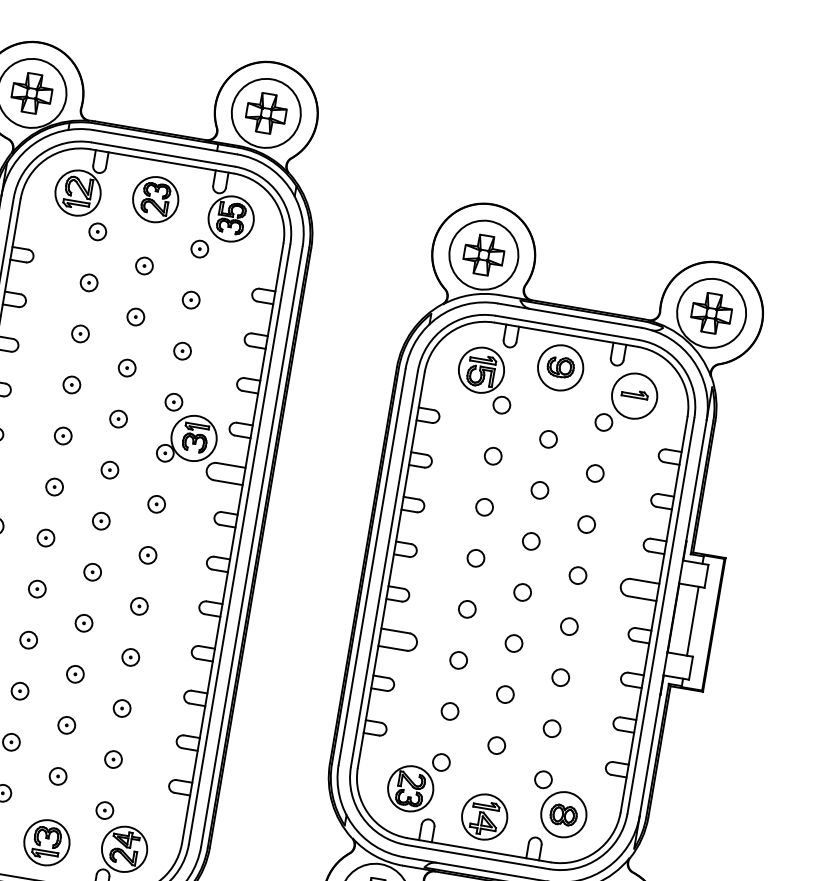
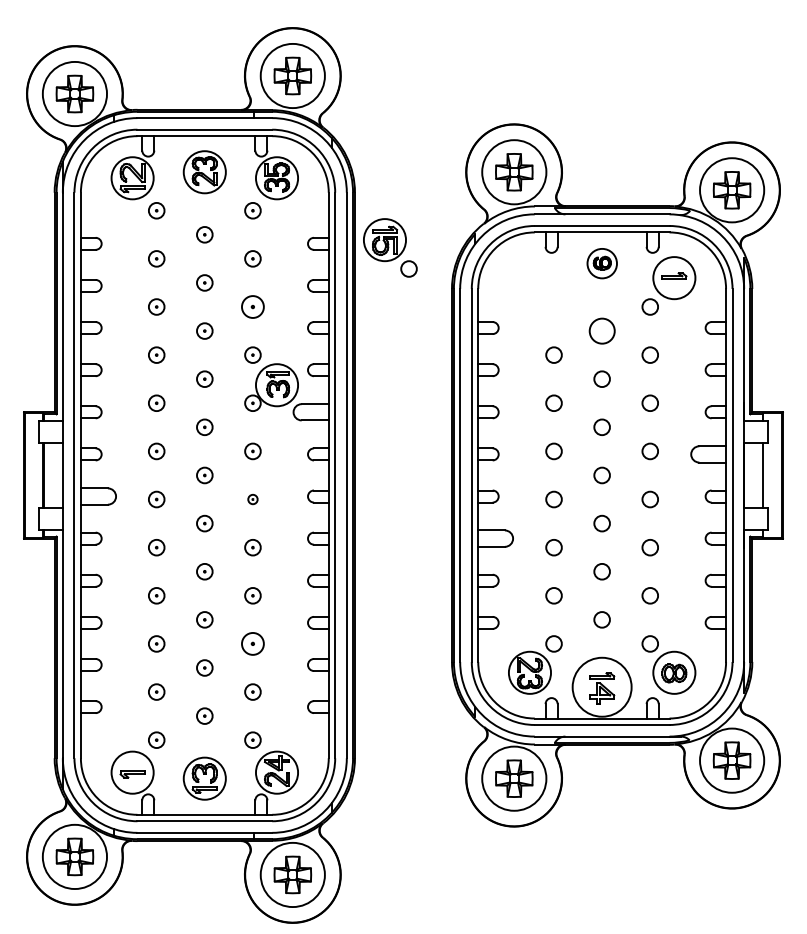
part: (182, 350) -> (252, 306), size x1.4
part: (561, 367) -> (602, 263), size x0.7
part: (486, 379) -> (390, 247), moved
circle: (547, 438) -> (601, 330), size x1.6
part: (147, 555) -> (252, 499), size x0.6
part: (121, 707) -> (252, 643), size x1.4
circle: (485, 817) -> (602, 687), size x1.4

